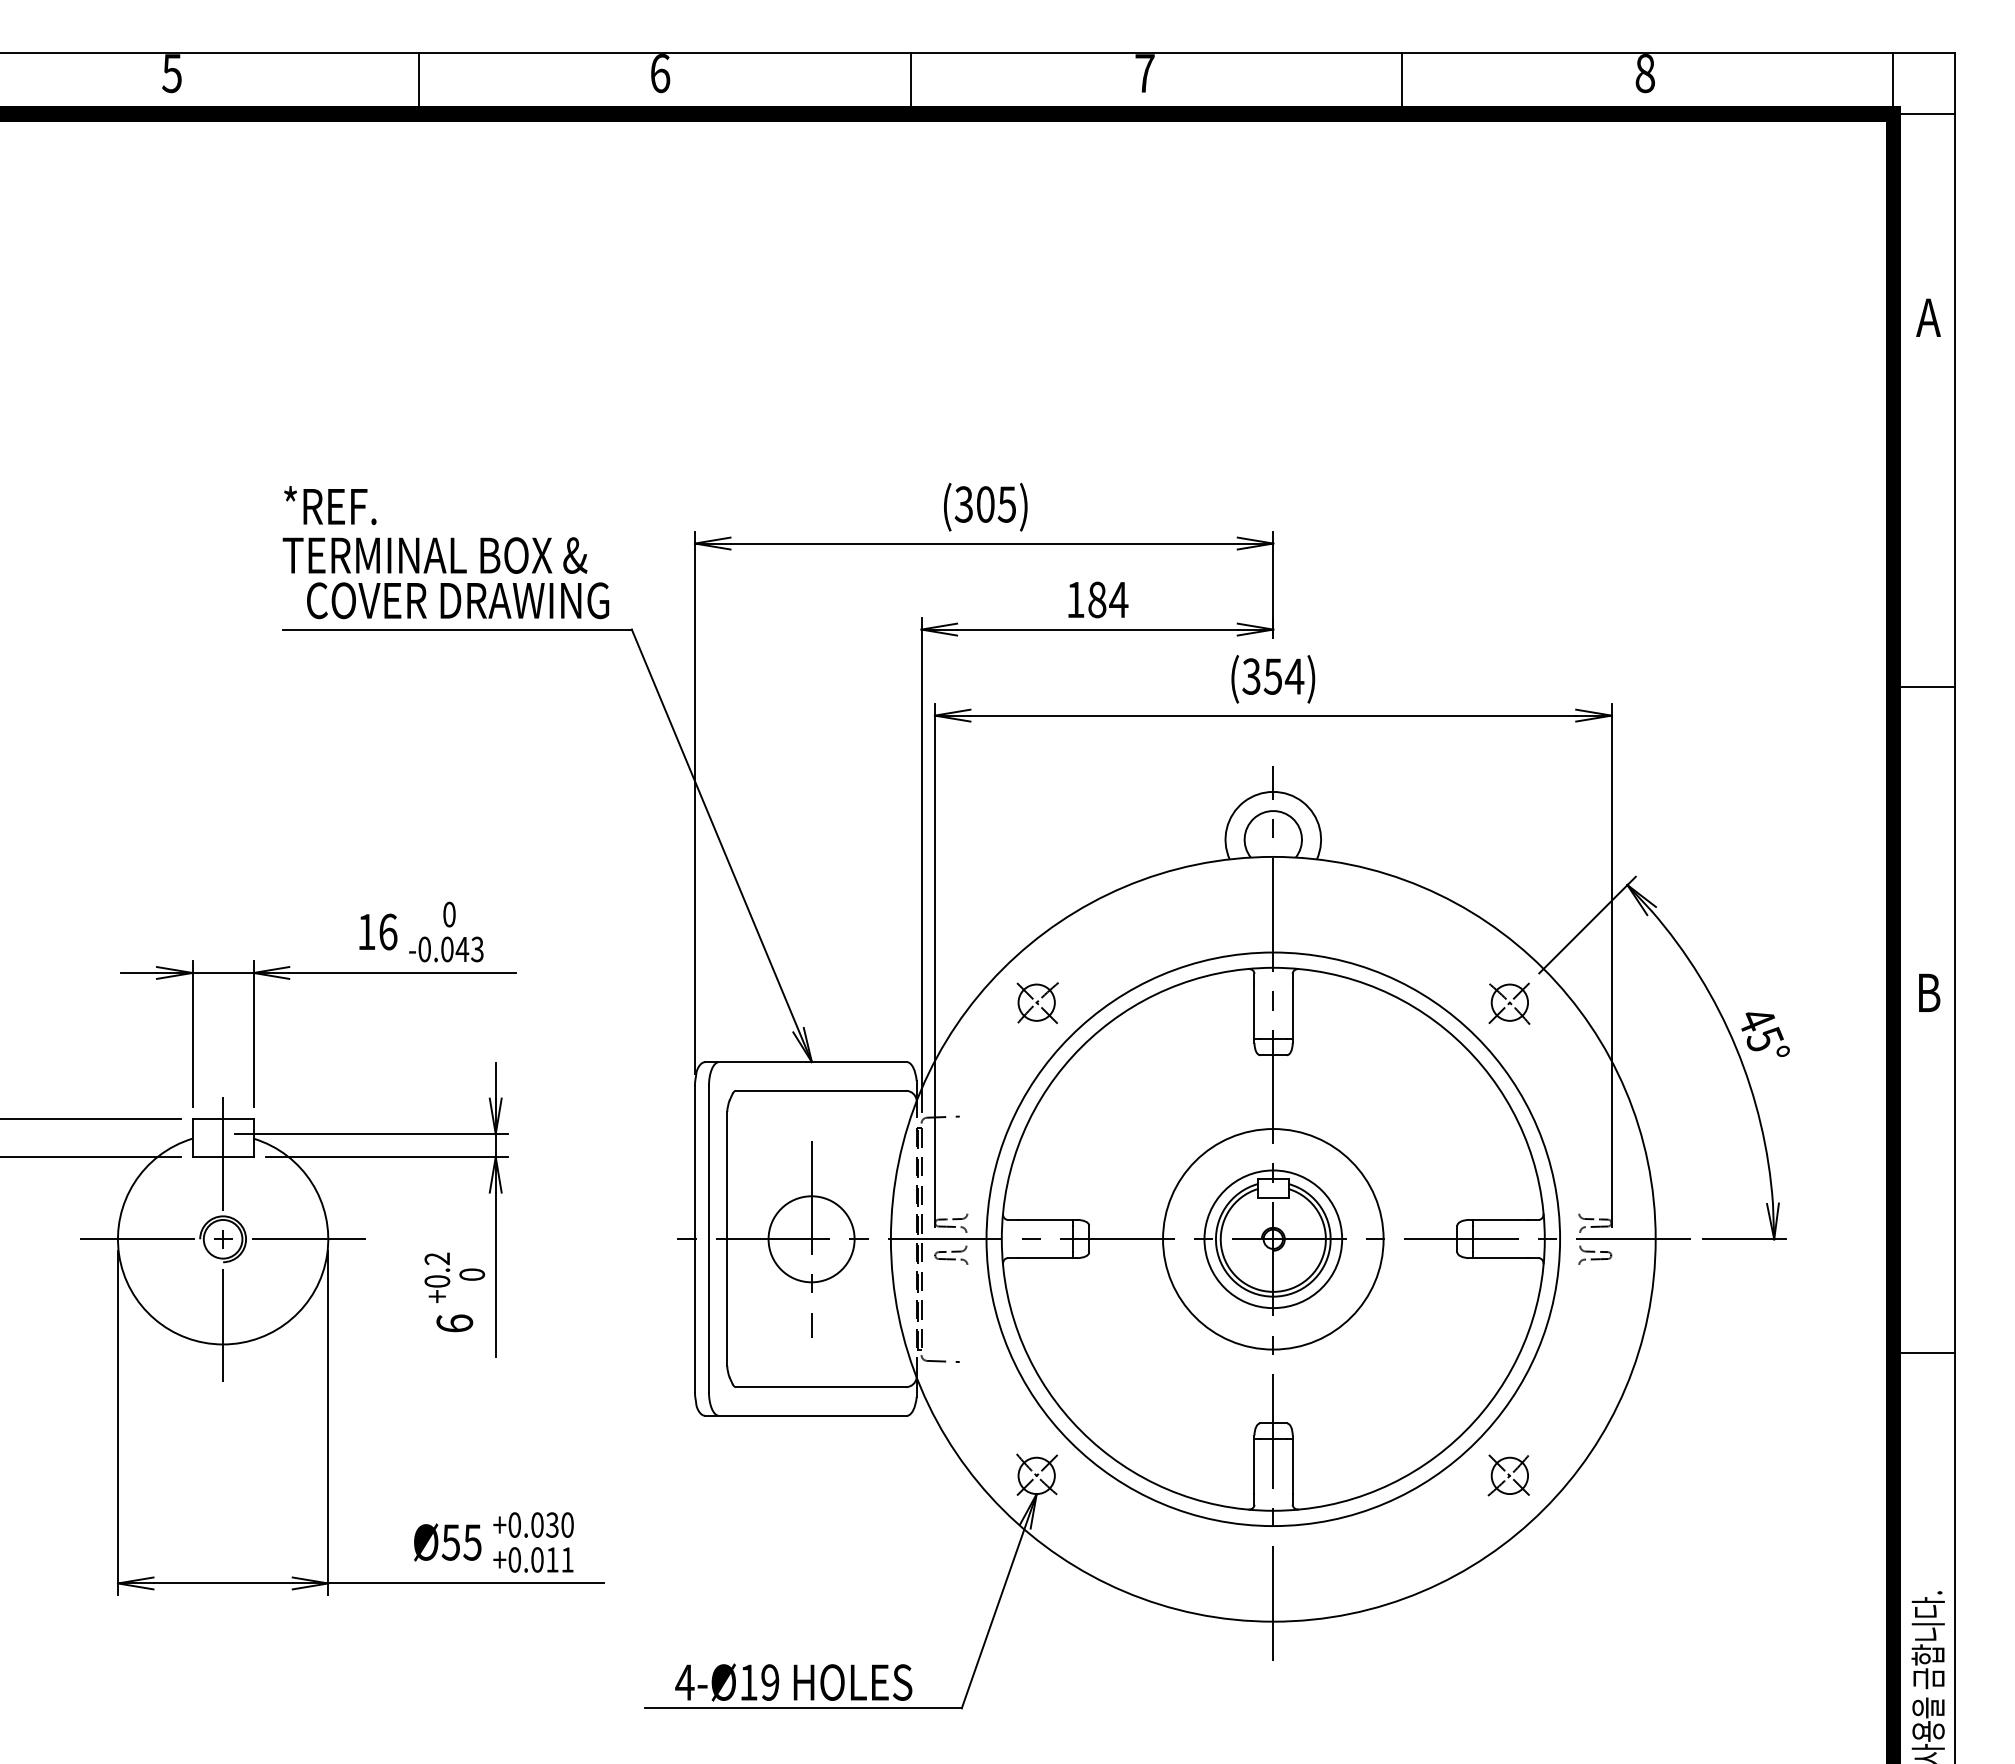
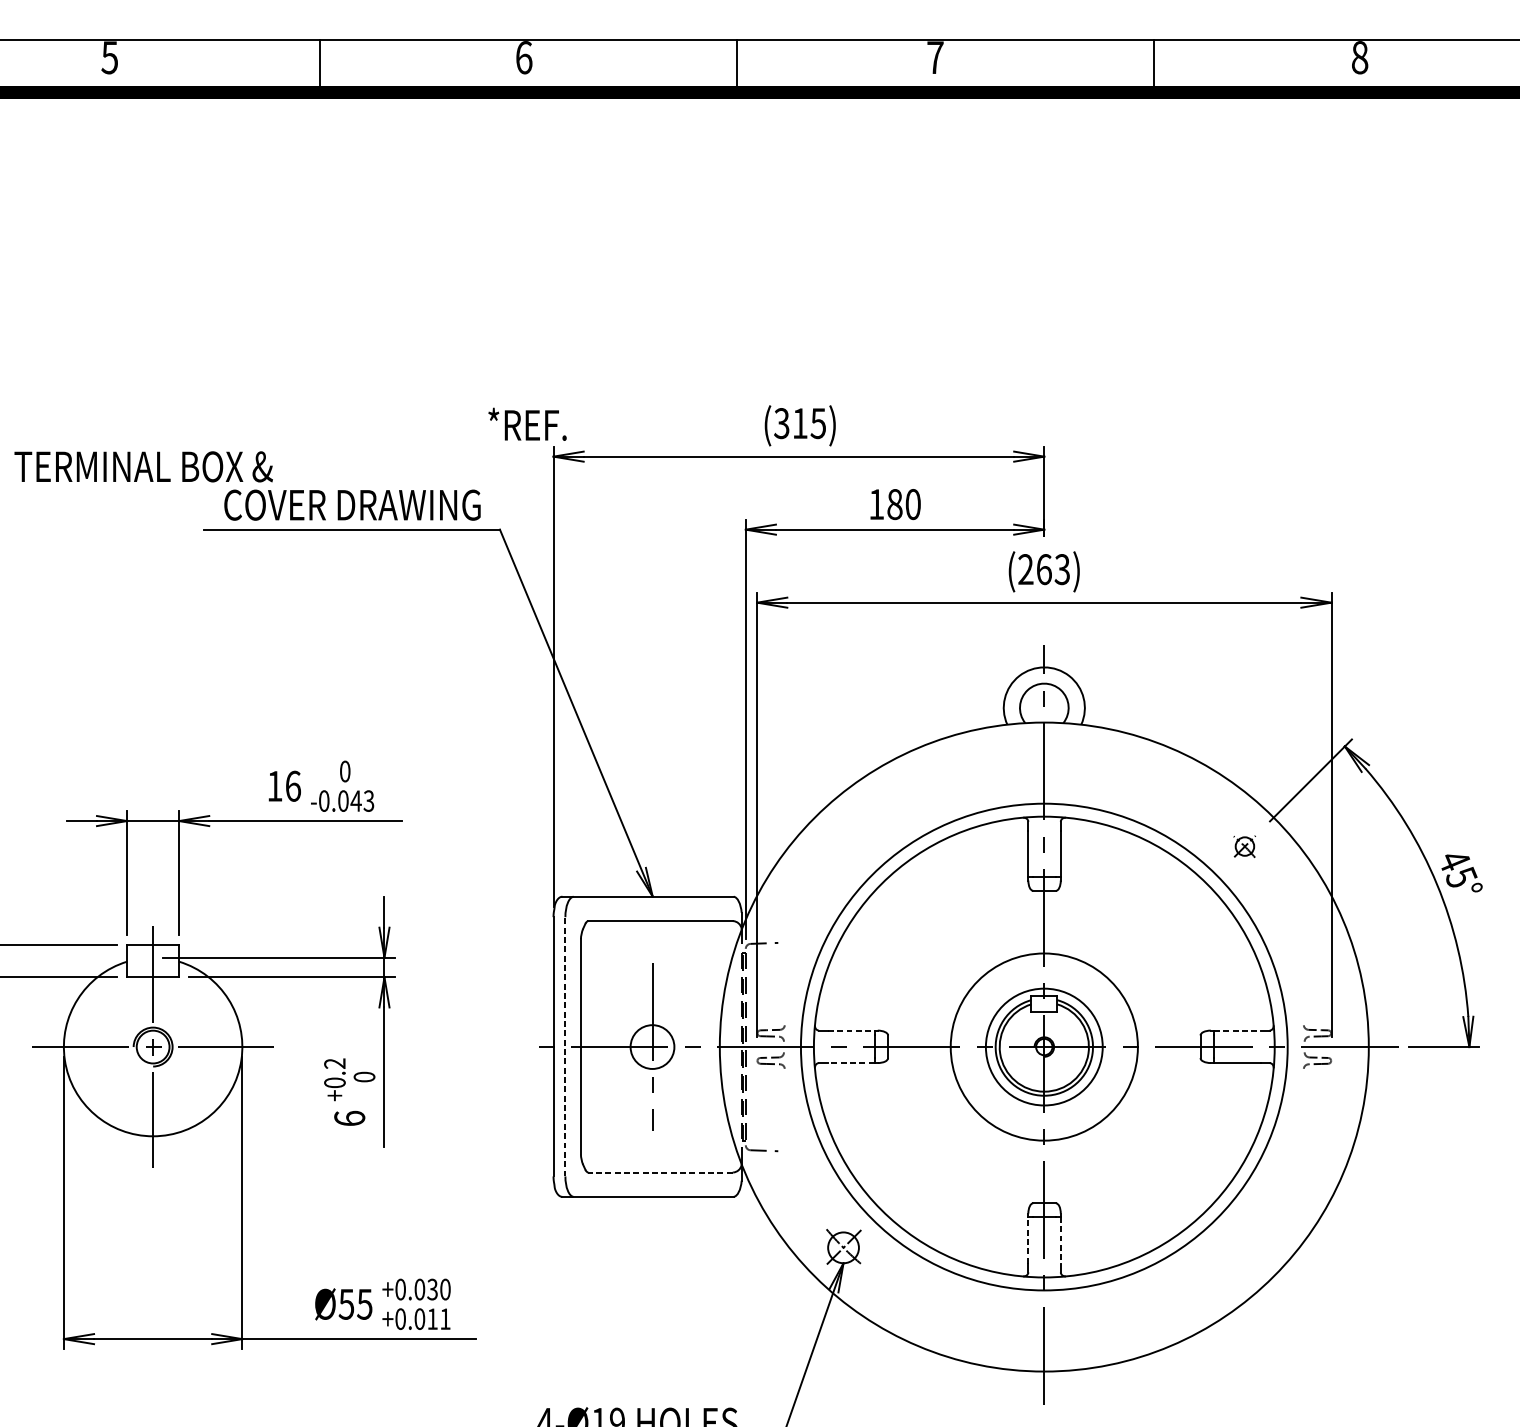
text: (985, 504) -> (800, 423), (305) -> (315)
text: (330, 505) -> (527, 424), moved
text: (434, 555) -> (143, 466), moved
text: (1118, 599) -> (912, 504), 184 -> 180
text: (1273, 676) -> (1044, 569), (354) -> (263)
part: (1037, 1002) -> (844, 846), removed
part: (1509, 1003) -> (1244, 846), size x0.6
line: (1045, 1219) -> (851, 1030), solid -> dashed
line: (1500, 1219) -> (1237, 1030), solid -> dashed
line: (708, 1238) -> (565, 1046), solid -> dashed
circle: (811, 1239) -> (652, 1047), size x0.6
line: (1045, 1258) -> (851, 1063), solid -> dashed
line: (820, 1387) -> (660, 1172), solid -> dashed
line: (1254, 1466) -> (1028, 1239), solid -> dashed
line: (1292, 1466) -> (1060, 1239), solid -> dashed
part: (1508, 1475) -> (1243, 1247), removed

